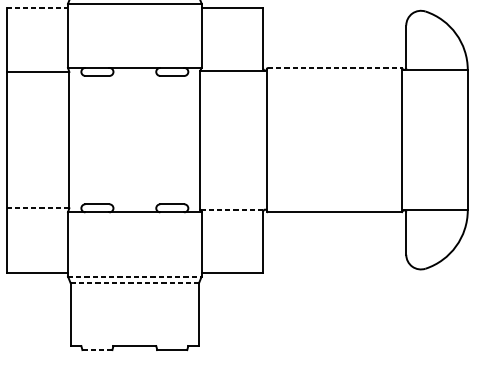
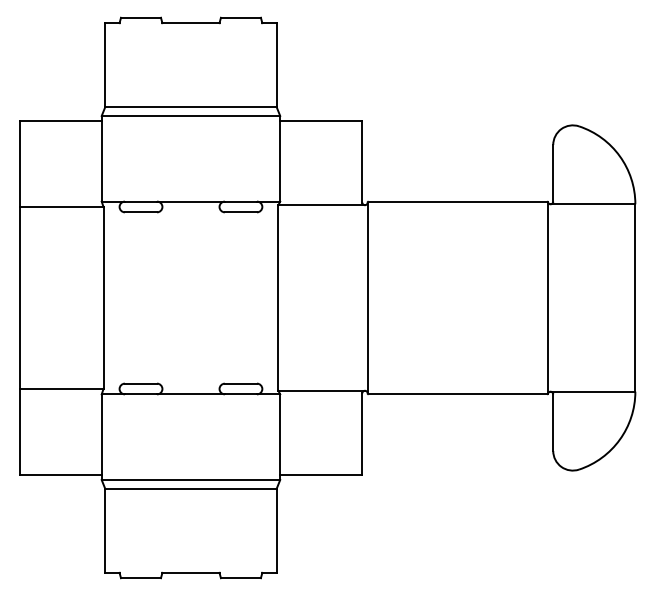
line: (37, 7) -> (61, 121), dashed -> solid
line: (335, 67) -> (458, 201), dashed -> solid
line: (37, 208) -> (61, 389), dashed -> solid
line: (233, 209) -> (322, 390), dashed -> solid
line: (135, 276) -> (191, 480), dashed -> solid
line: (134, 282) -> (190, 488), dashed -> solid
line: (97, 350) -> (141, 578), dashed -> solid

